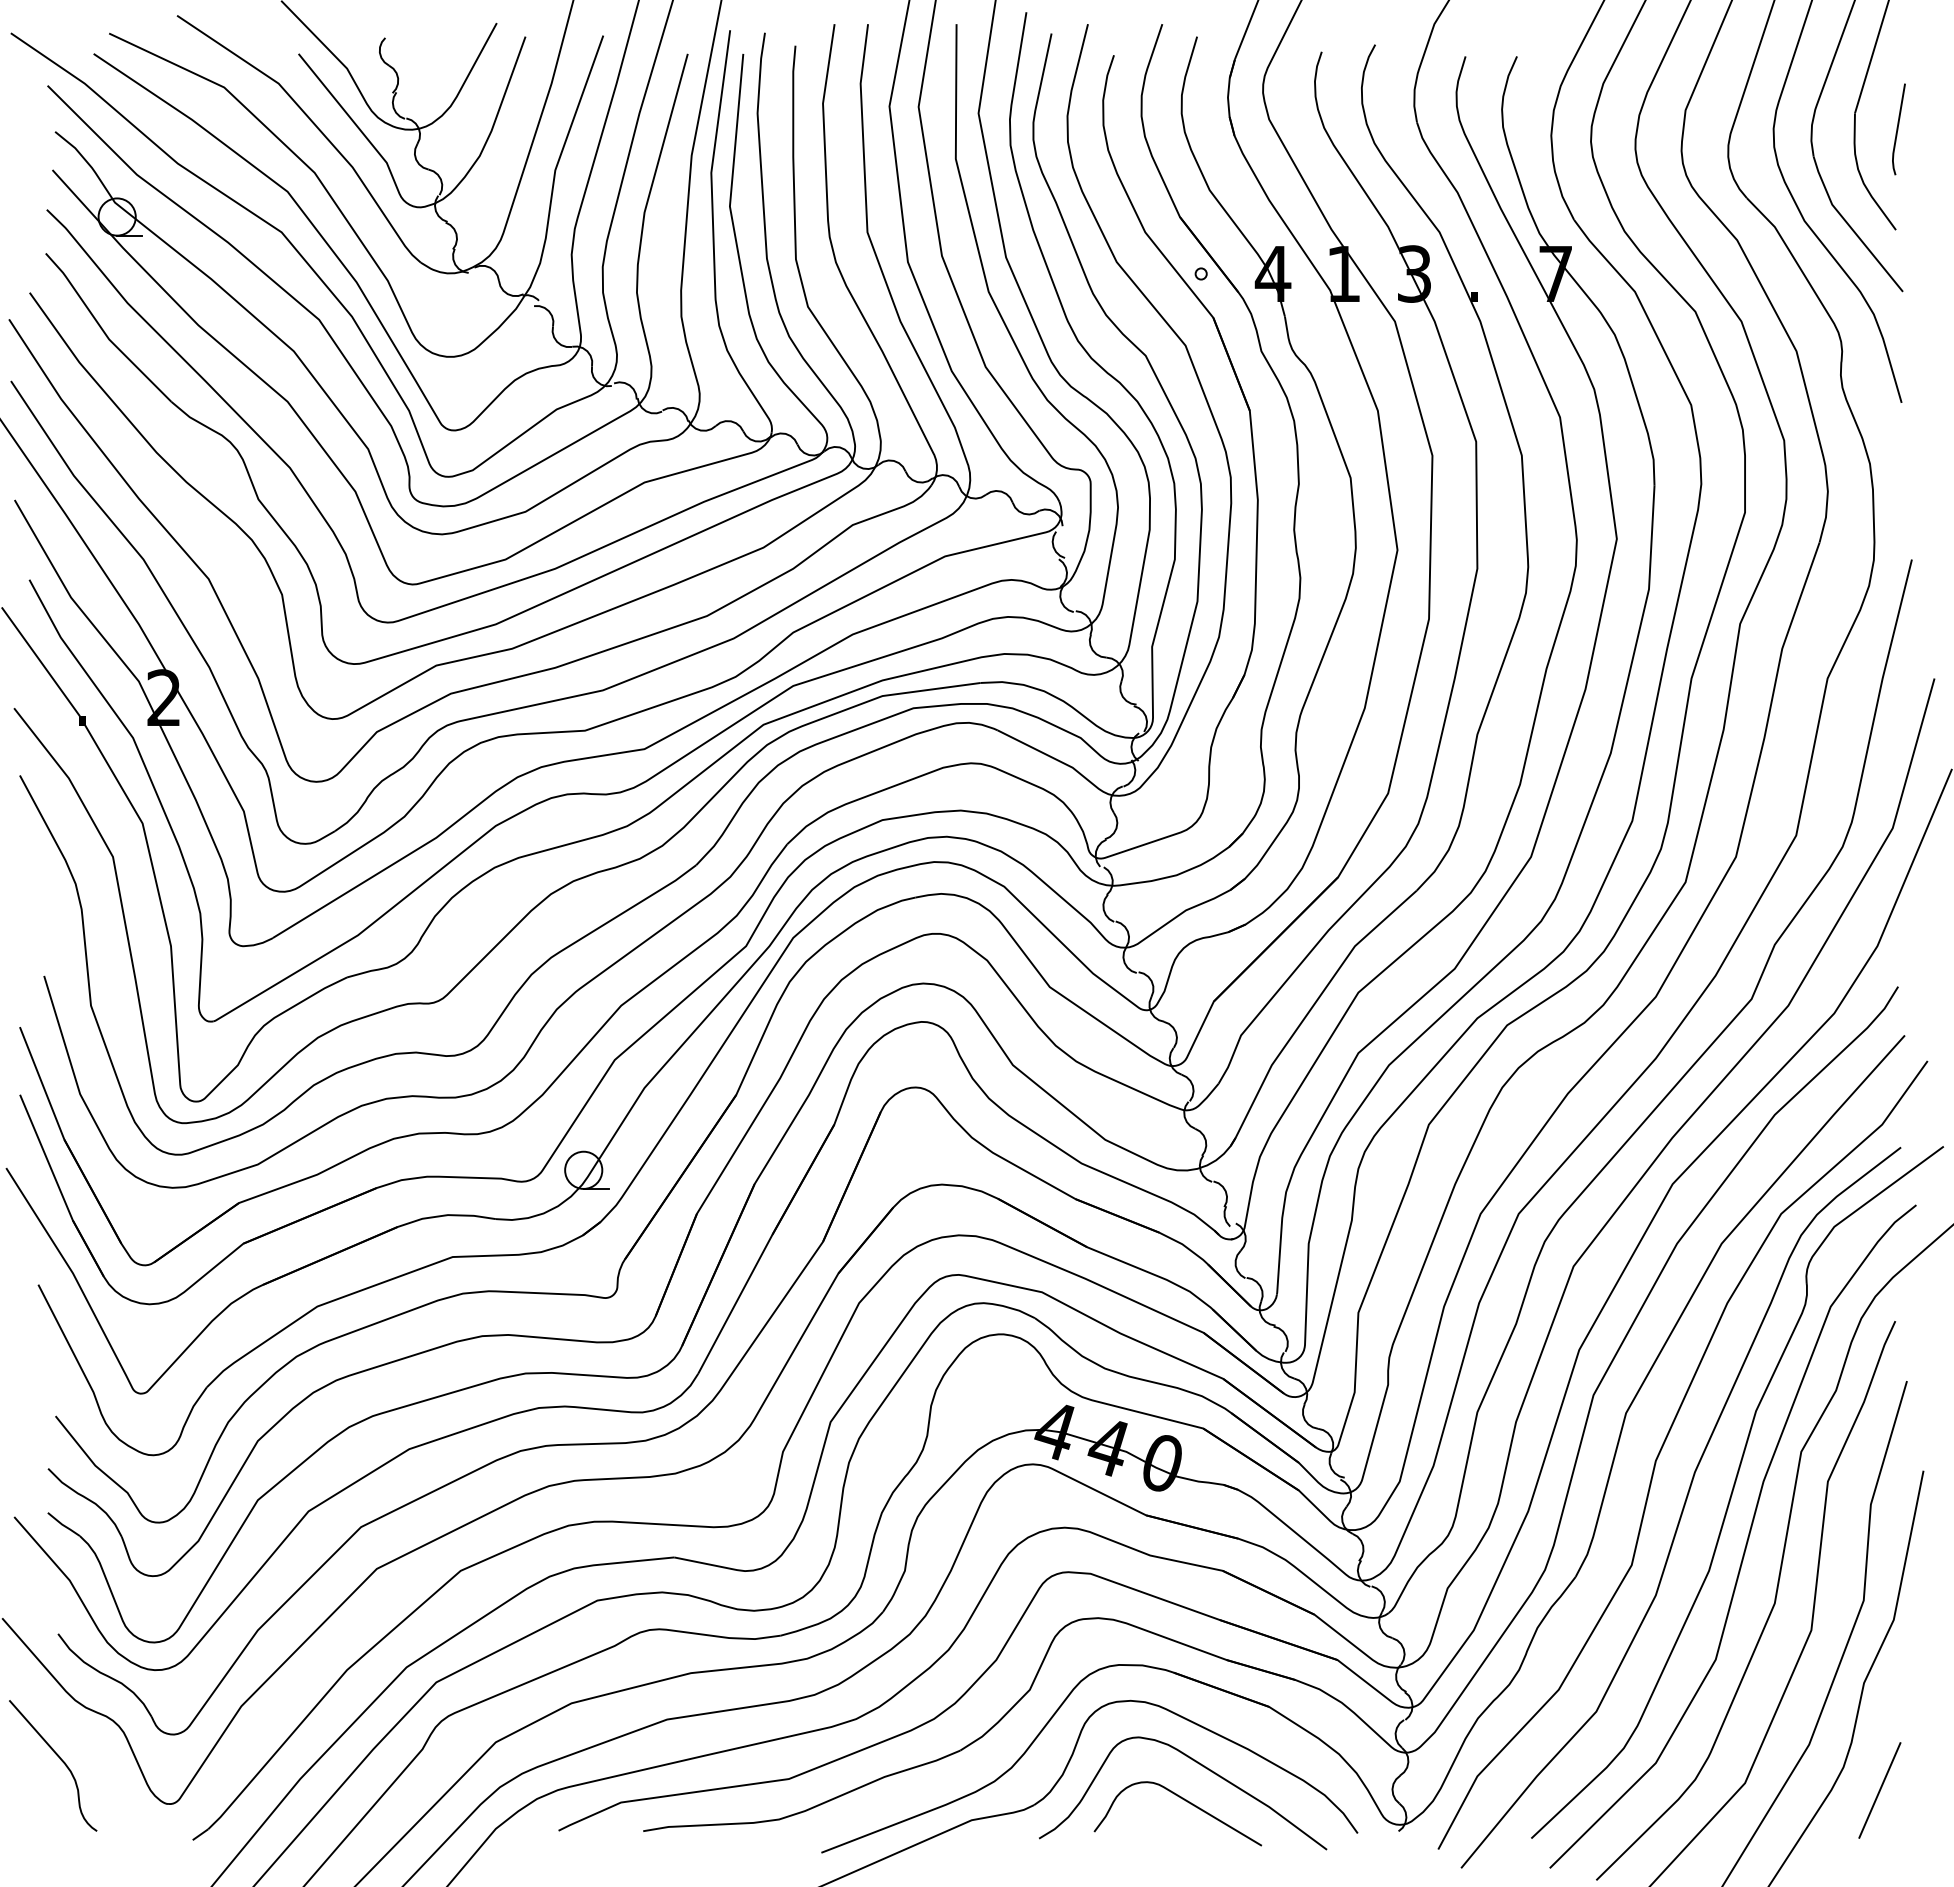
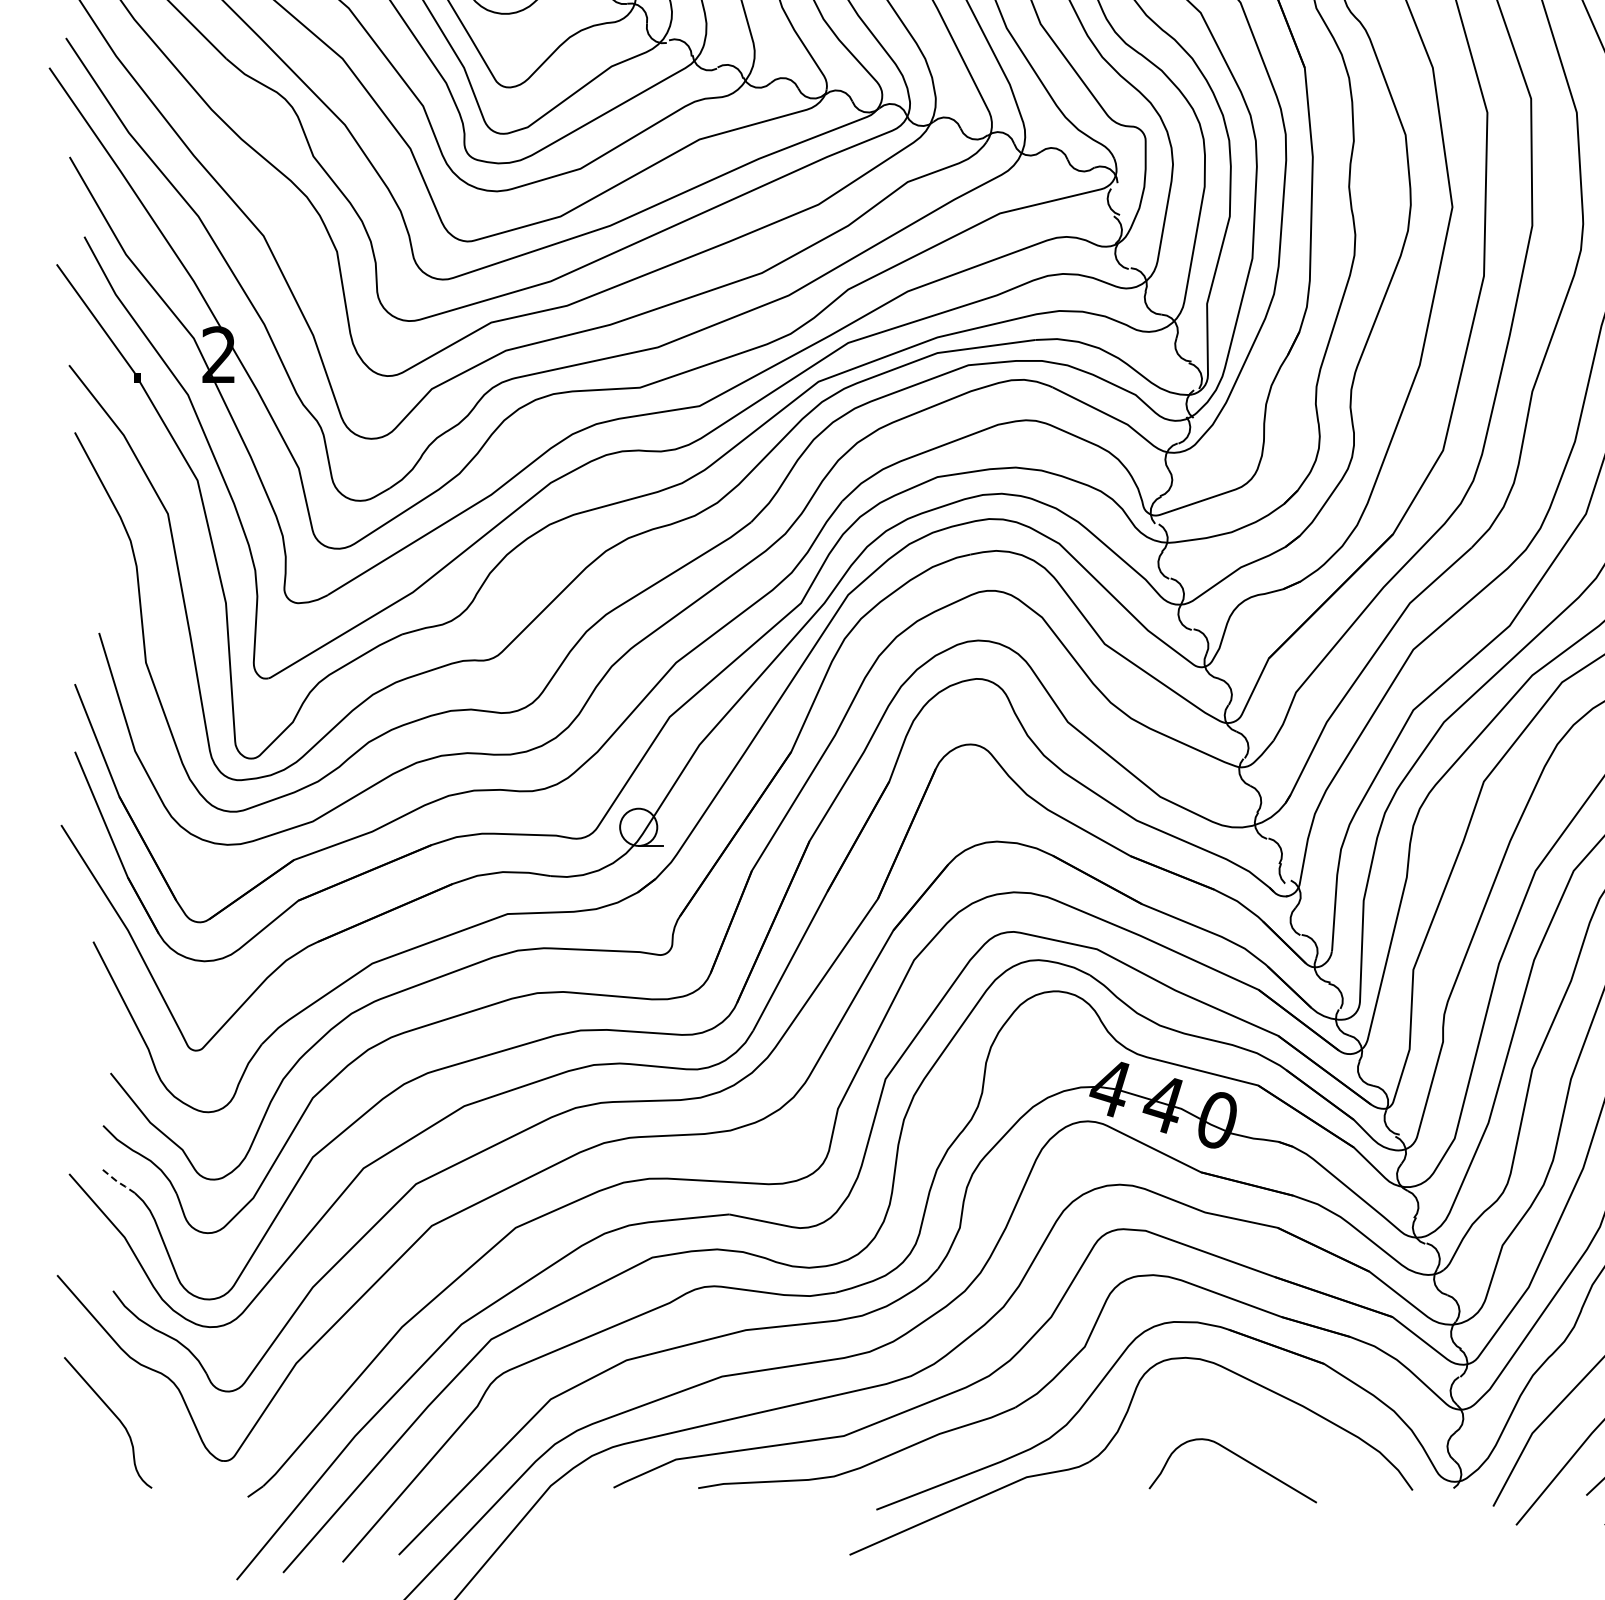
line: (63, 1525) -> (118, 1182), solid -> dashed
curve: (1198, 1764) -> (1253, 1421), removed

